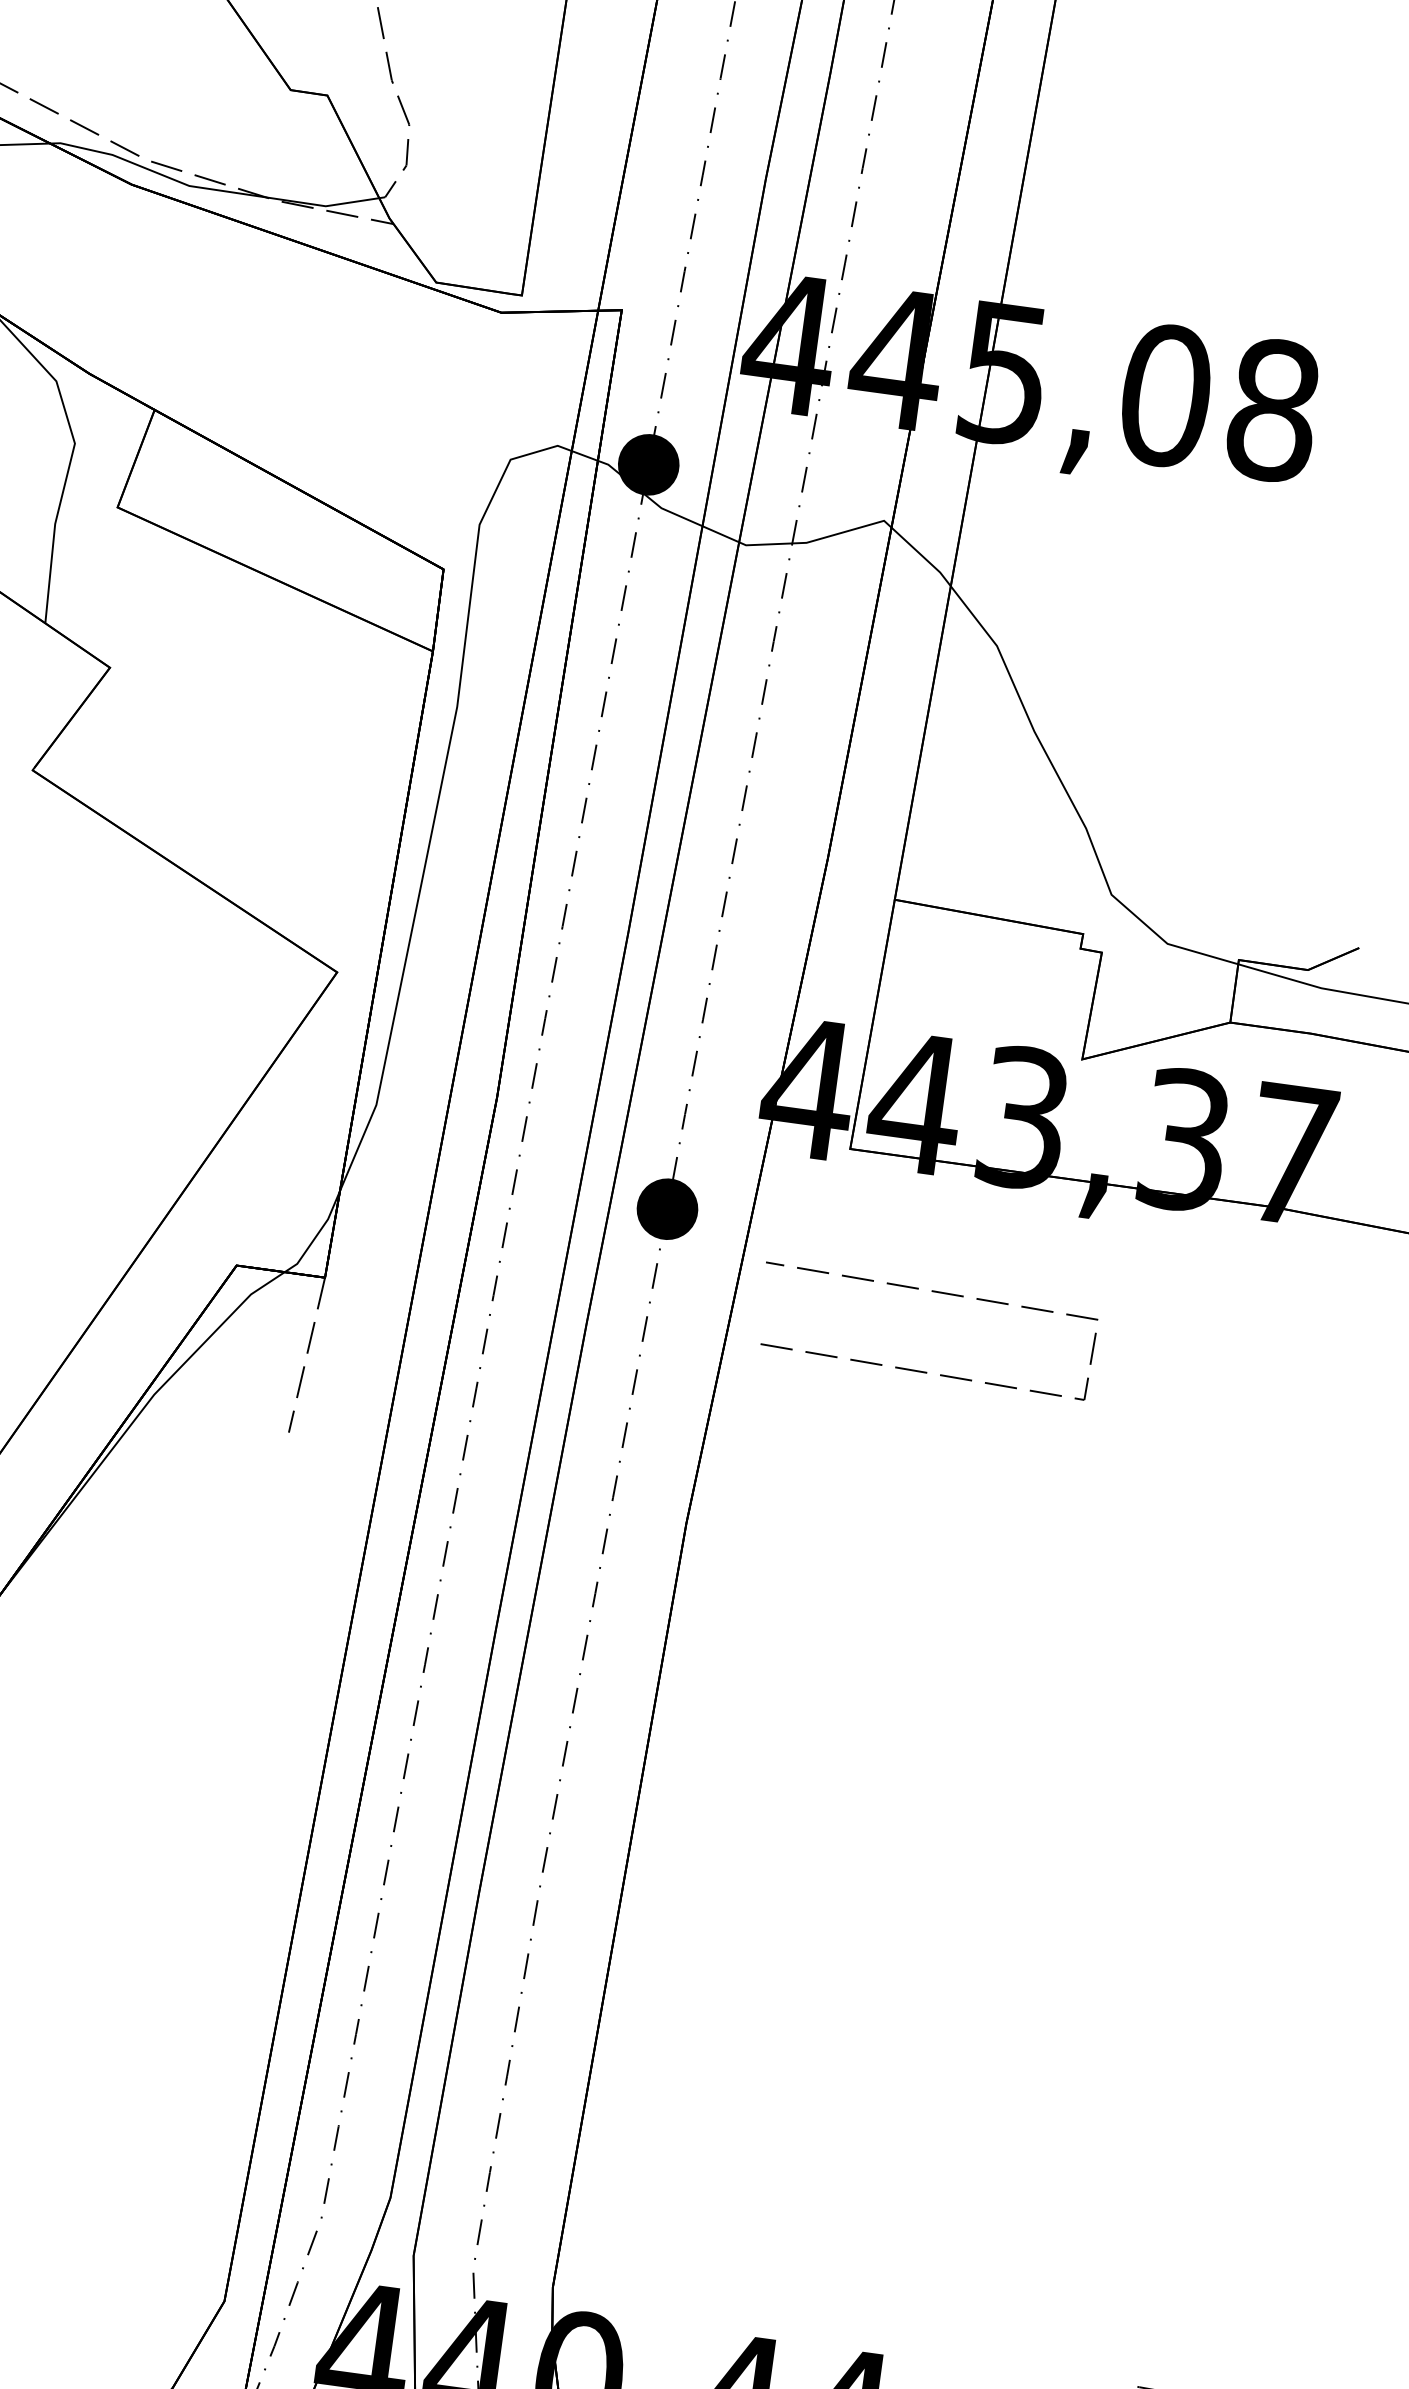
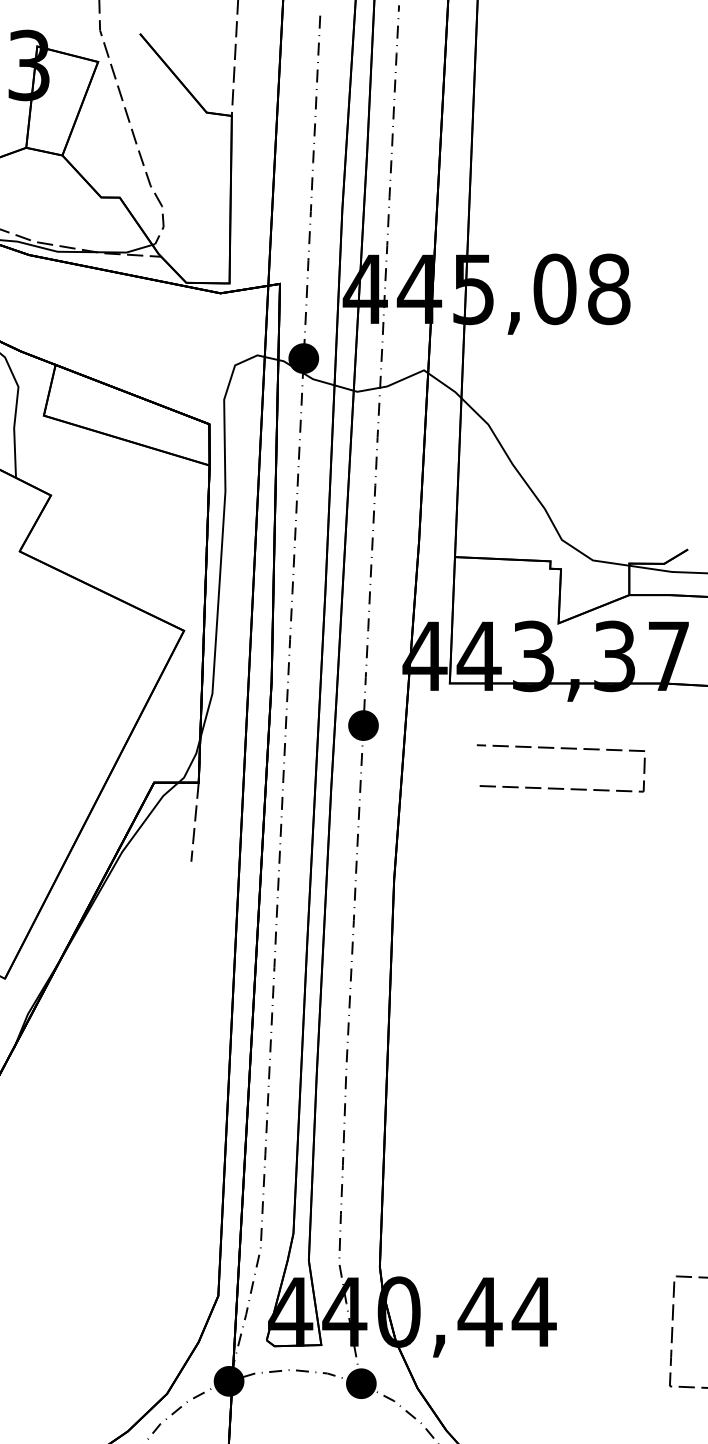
line: (920, 1368) -> (560, 787), moved

